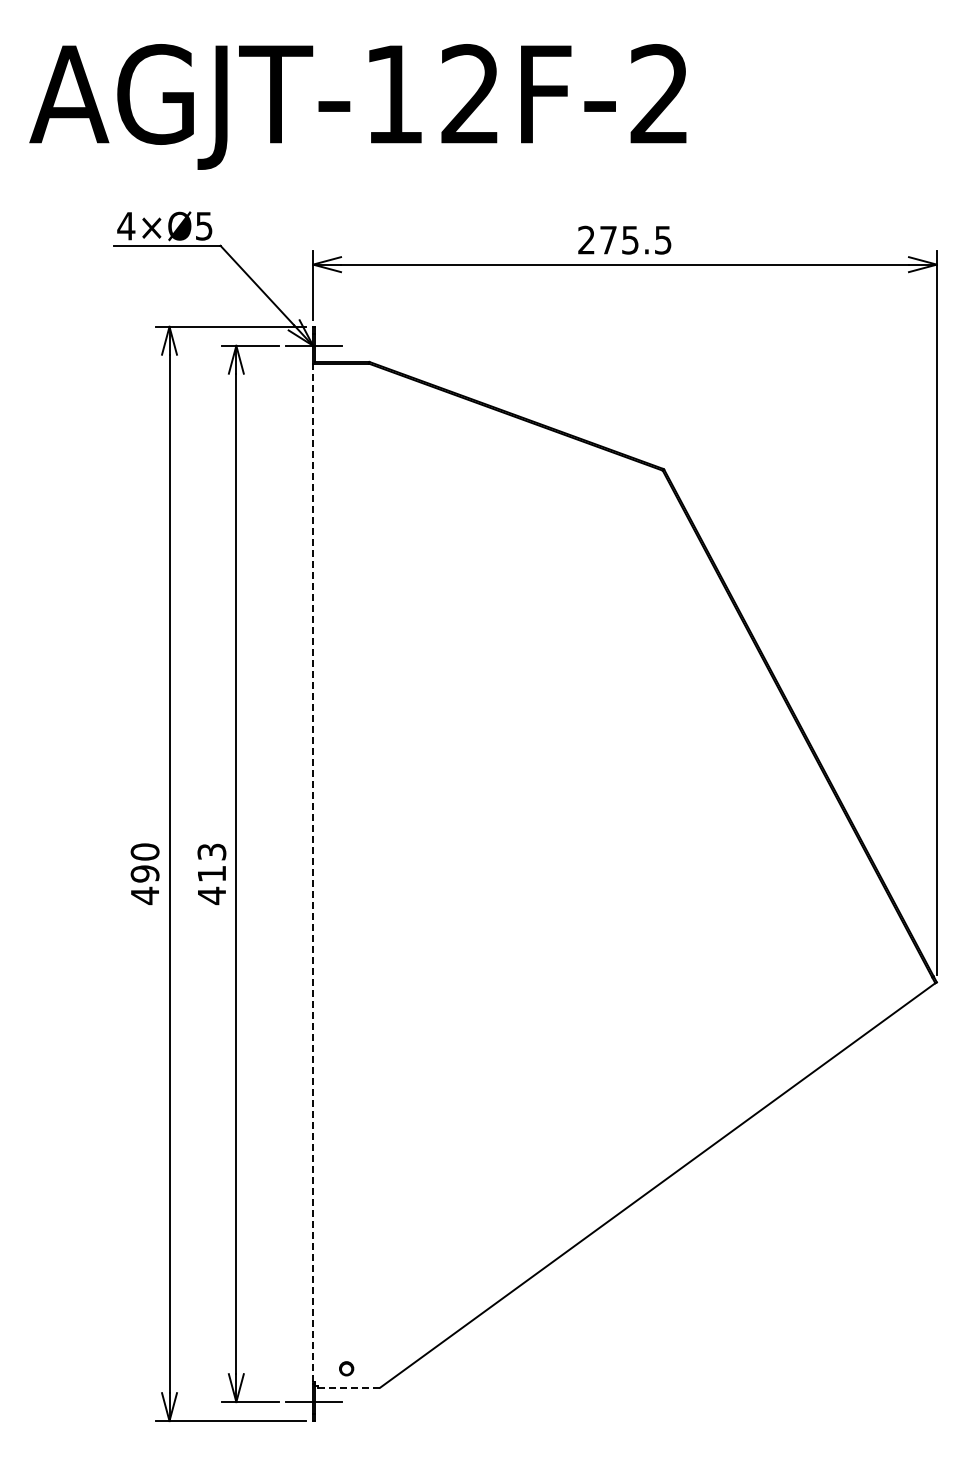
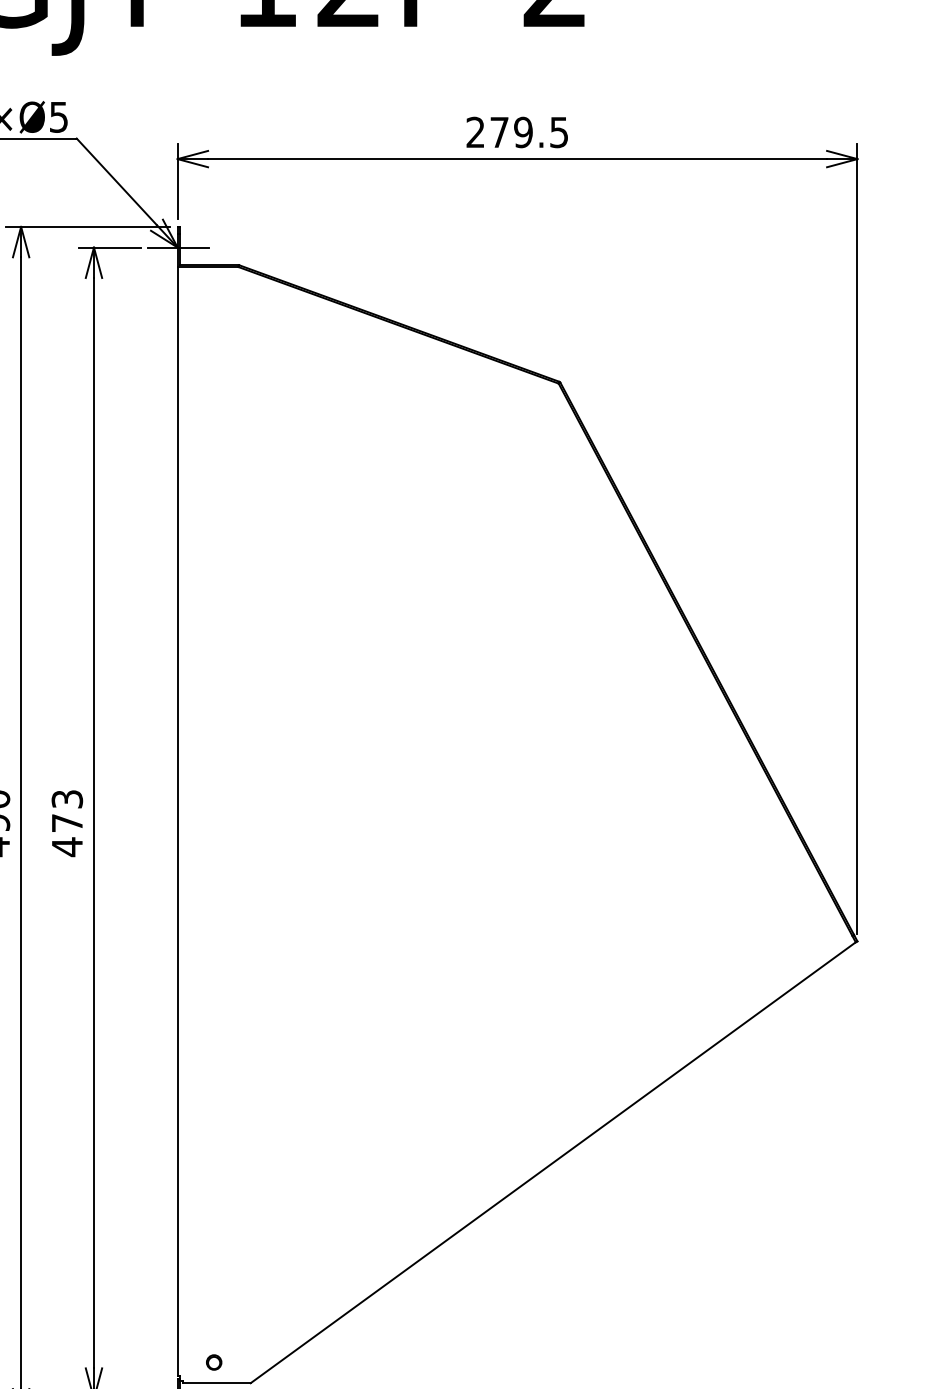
text: (629, 239) -> (522, 131), 275.5 -> 279.5
line: (313, 872) -> (178, 821), dashed -> solid
text: (211, 873) -> (66, 822), 413 -> 473
line: (348, 1387) -> (216, 1382), dashed -> solid

